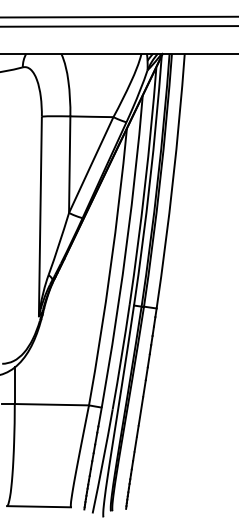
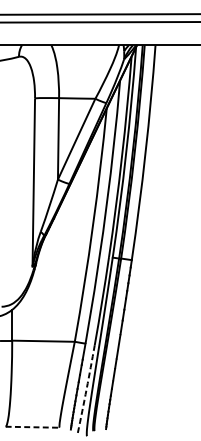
arc: (103, 461) -> (87, 389), solid -> dashed
line: (39, 506) -> (33, 427), solid -> dashed

